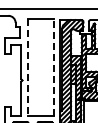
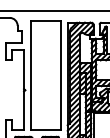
line: (54, 67) -> (61, 75), dashed -> solid
line: (27, 68) -> (30, 76), dashed -> solid

